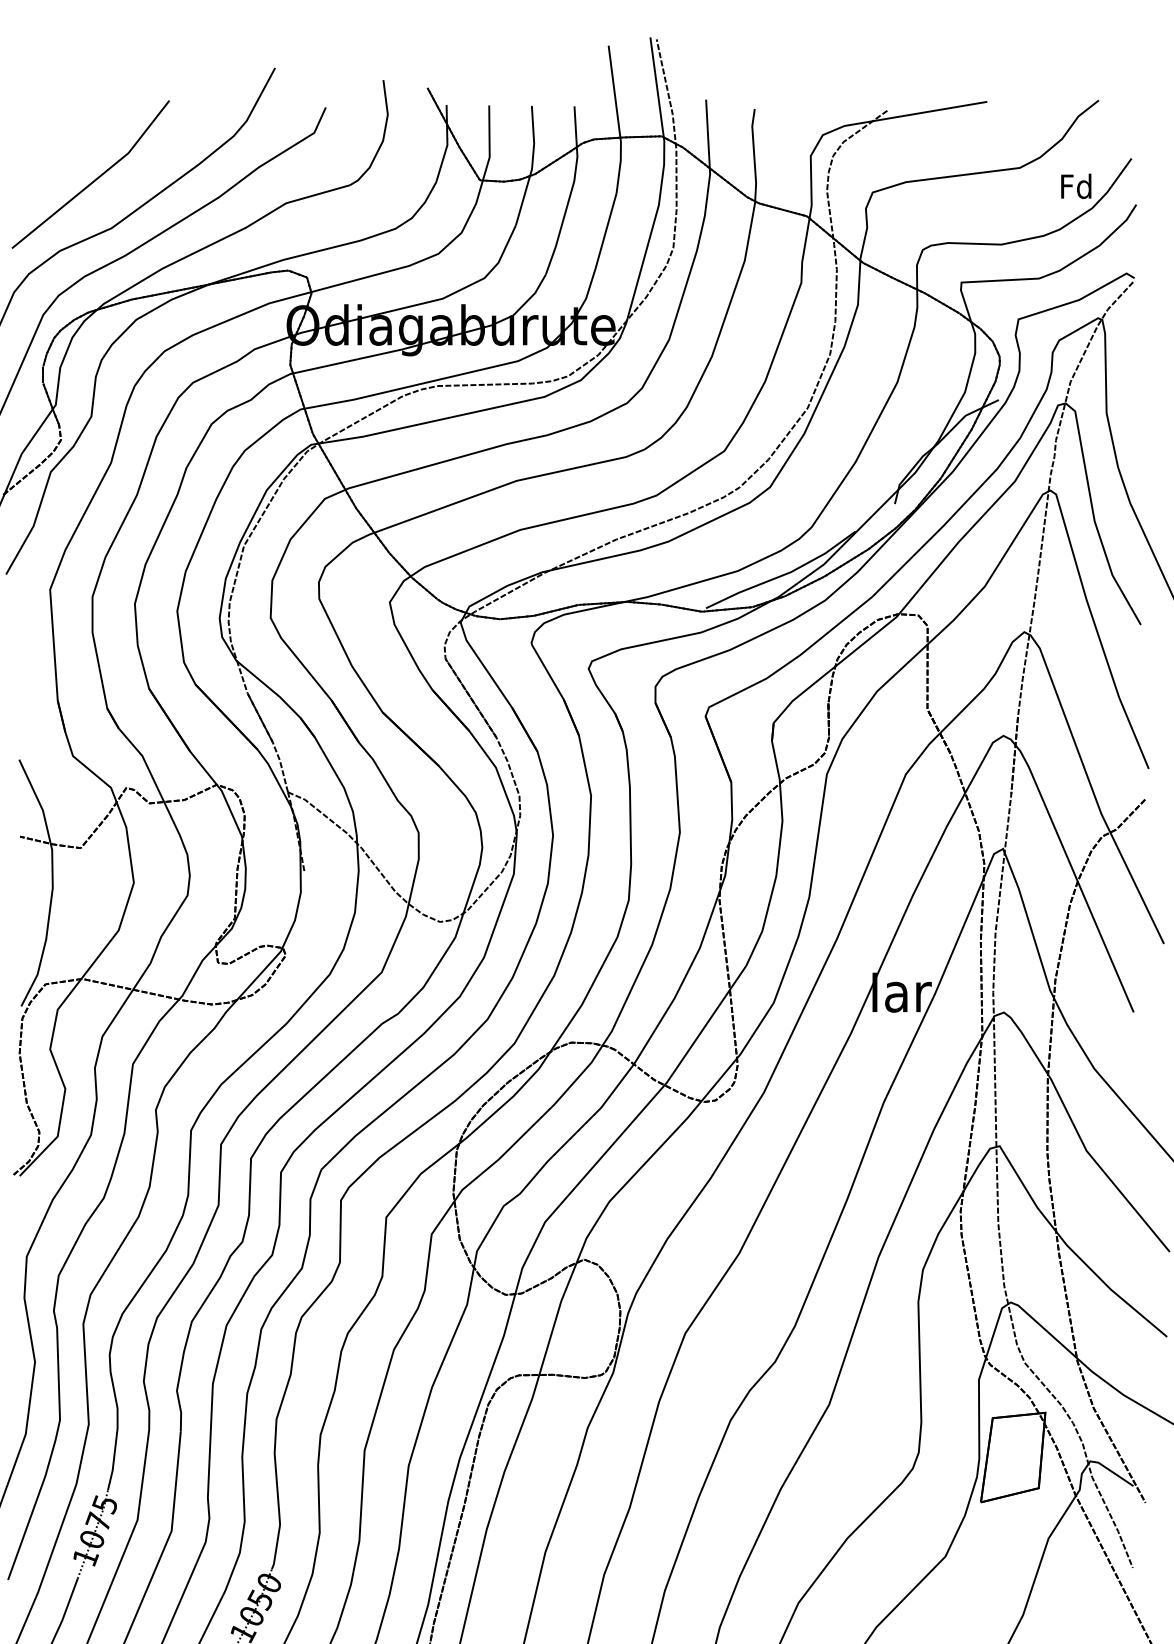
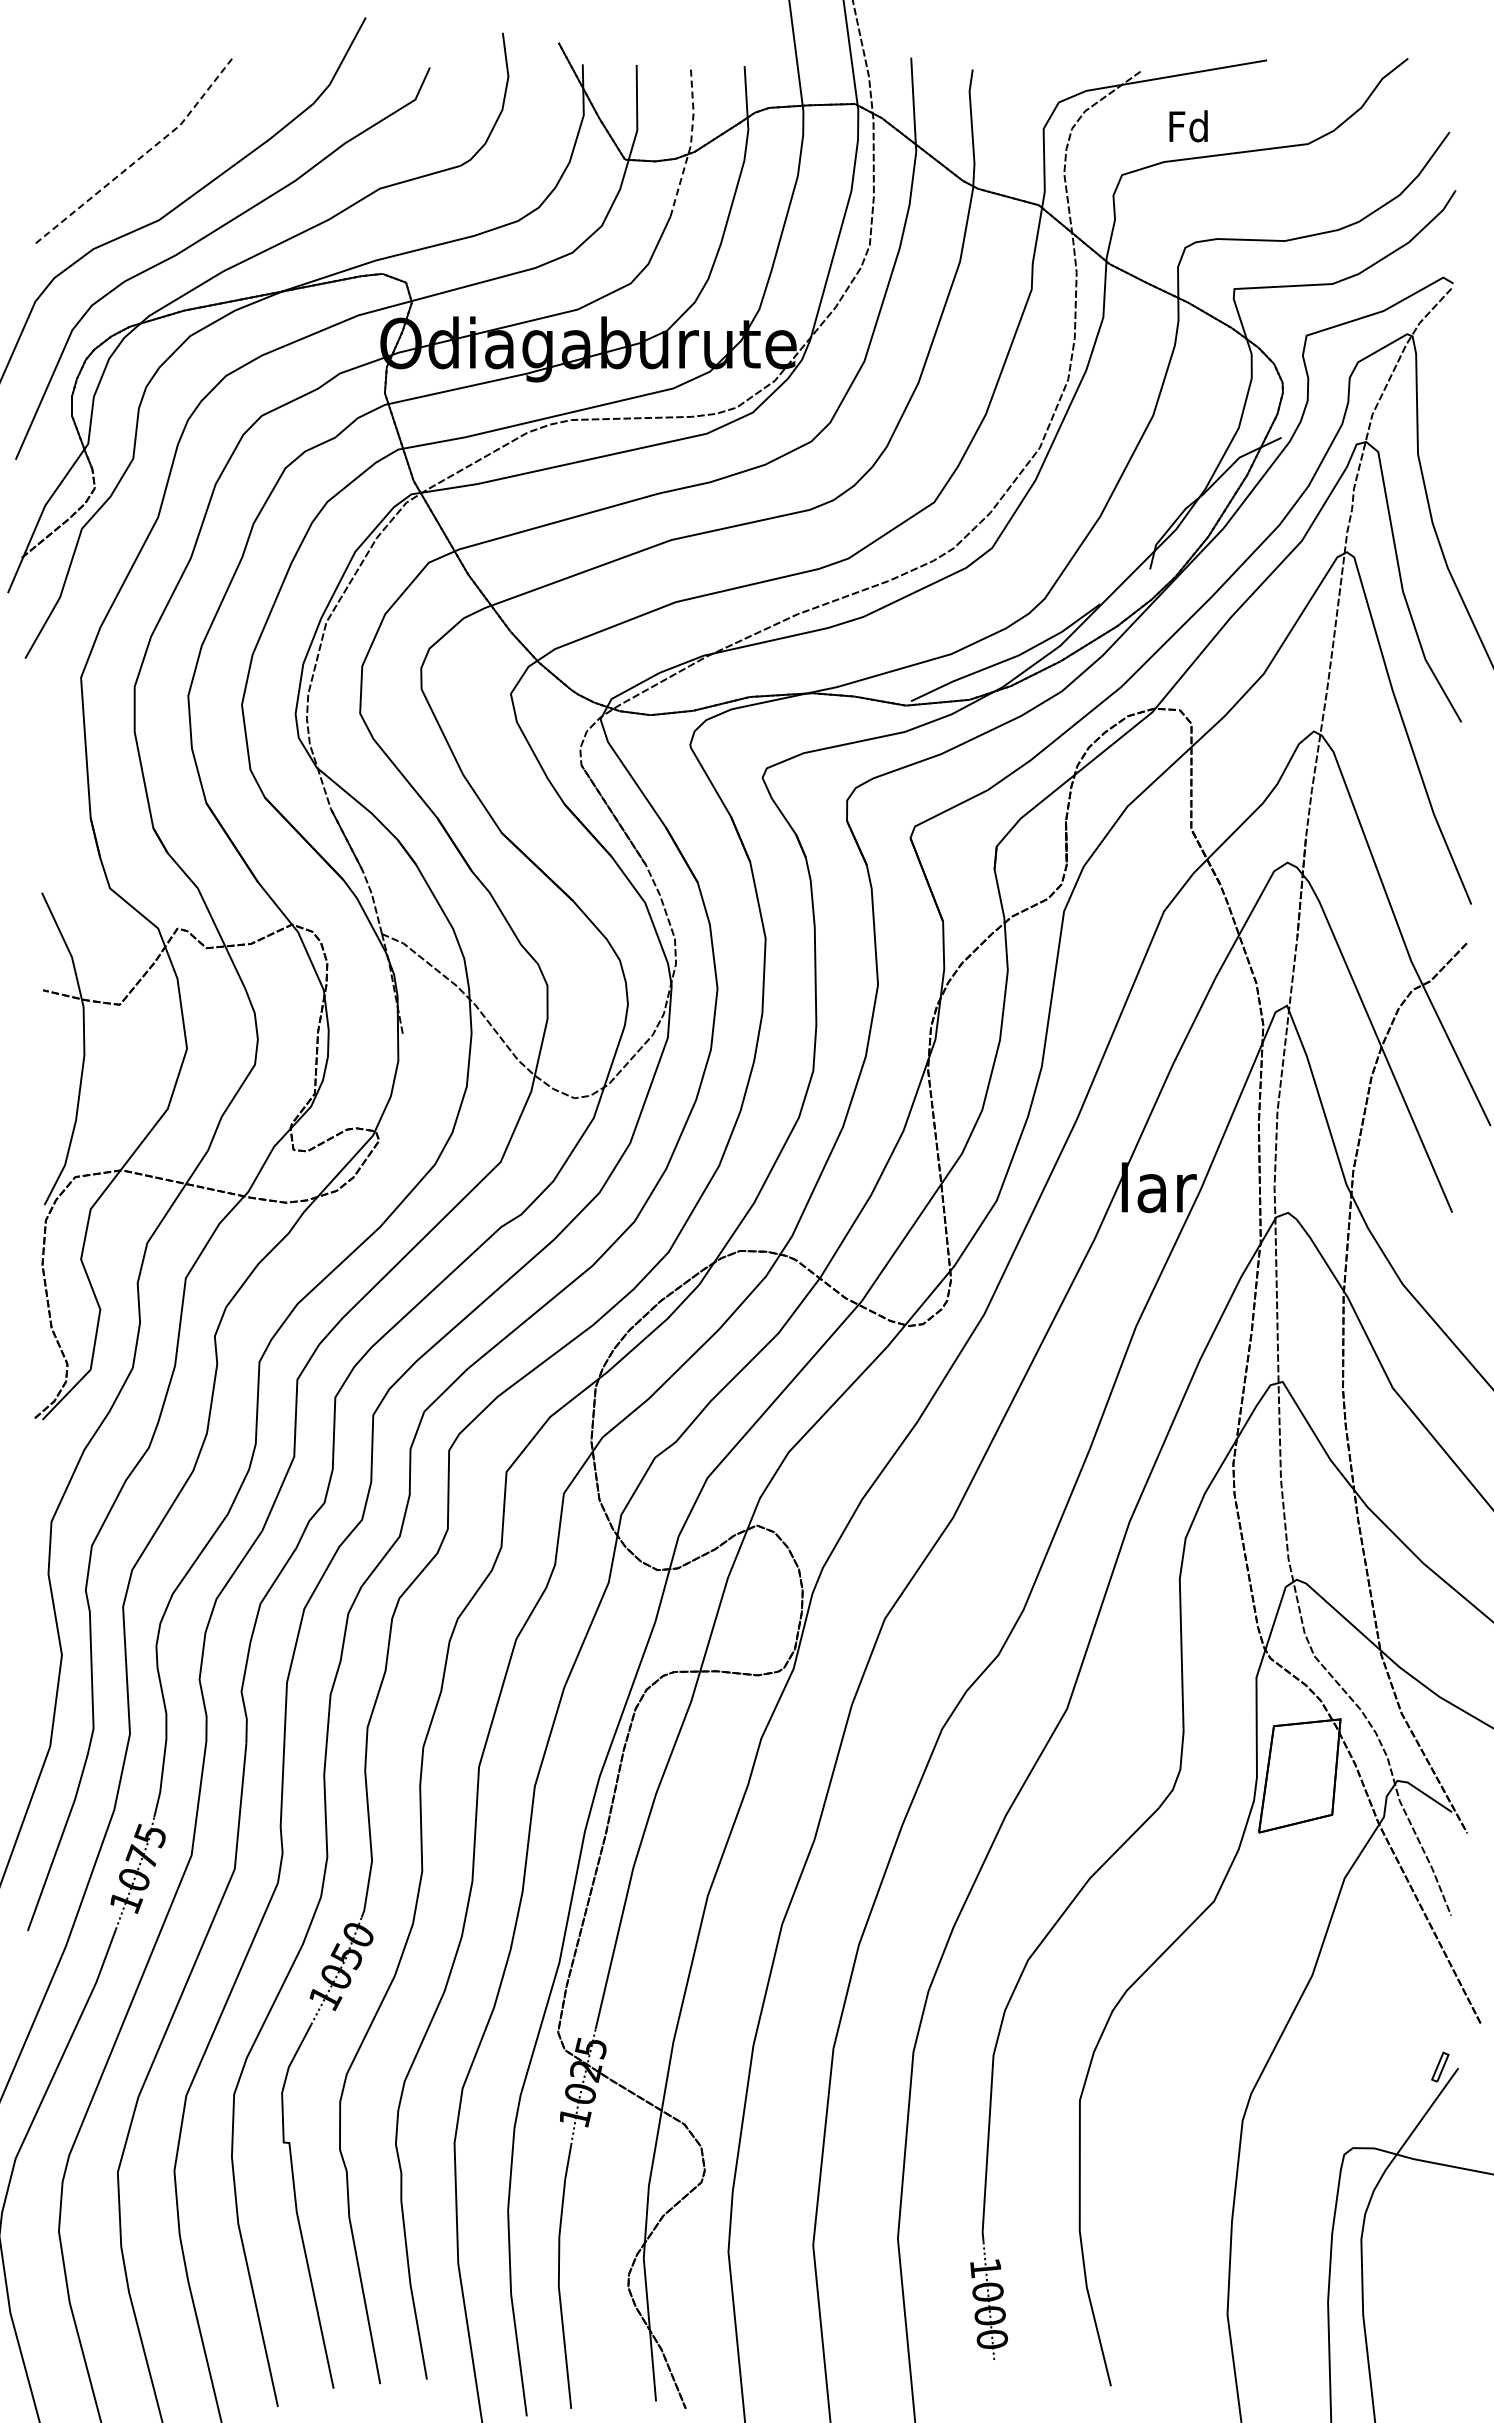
line: (532, 165) -> (691, 141), solid -> dashed
line: (96, 179) -> (139, 158), solid -> dashed
text: (1076, 186) -> (1188, 126), moved

